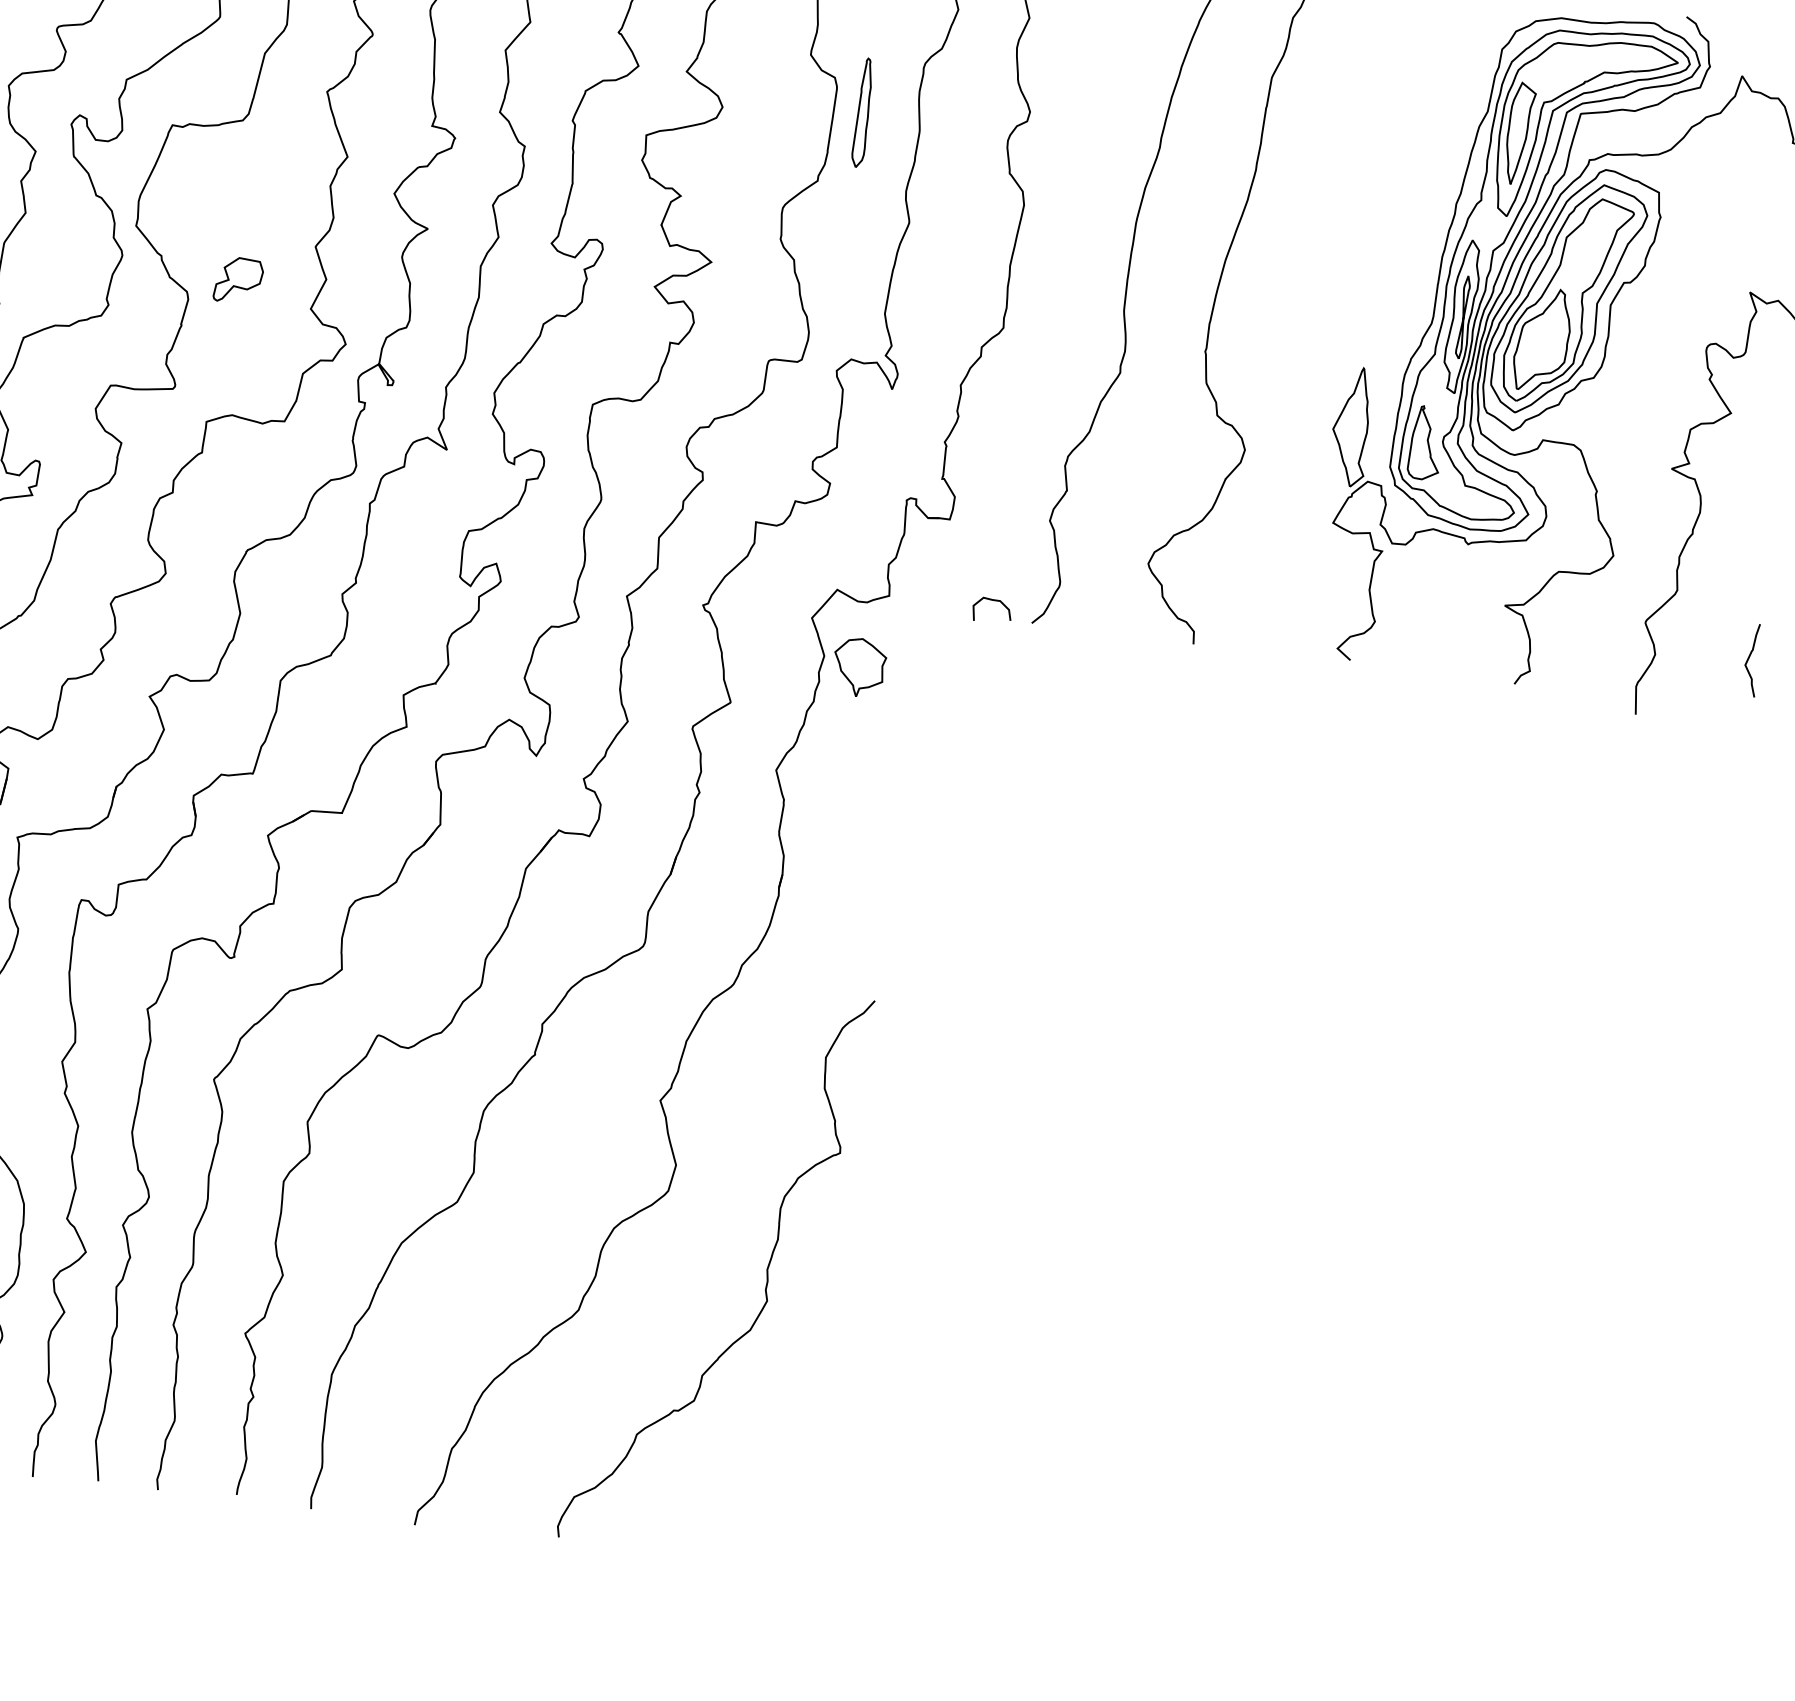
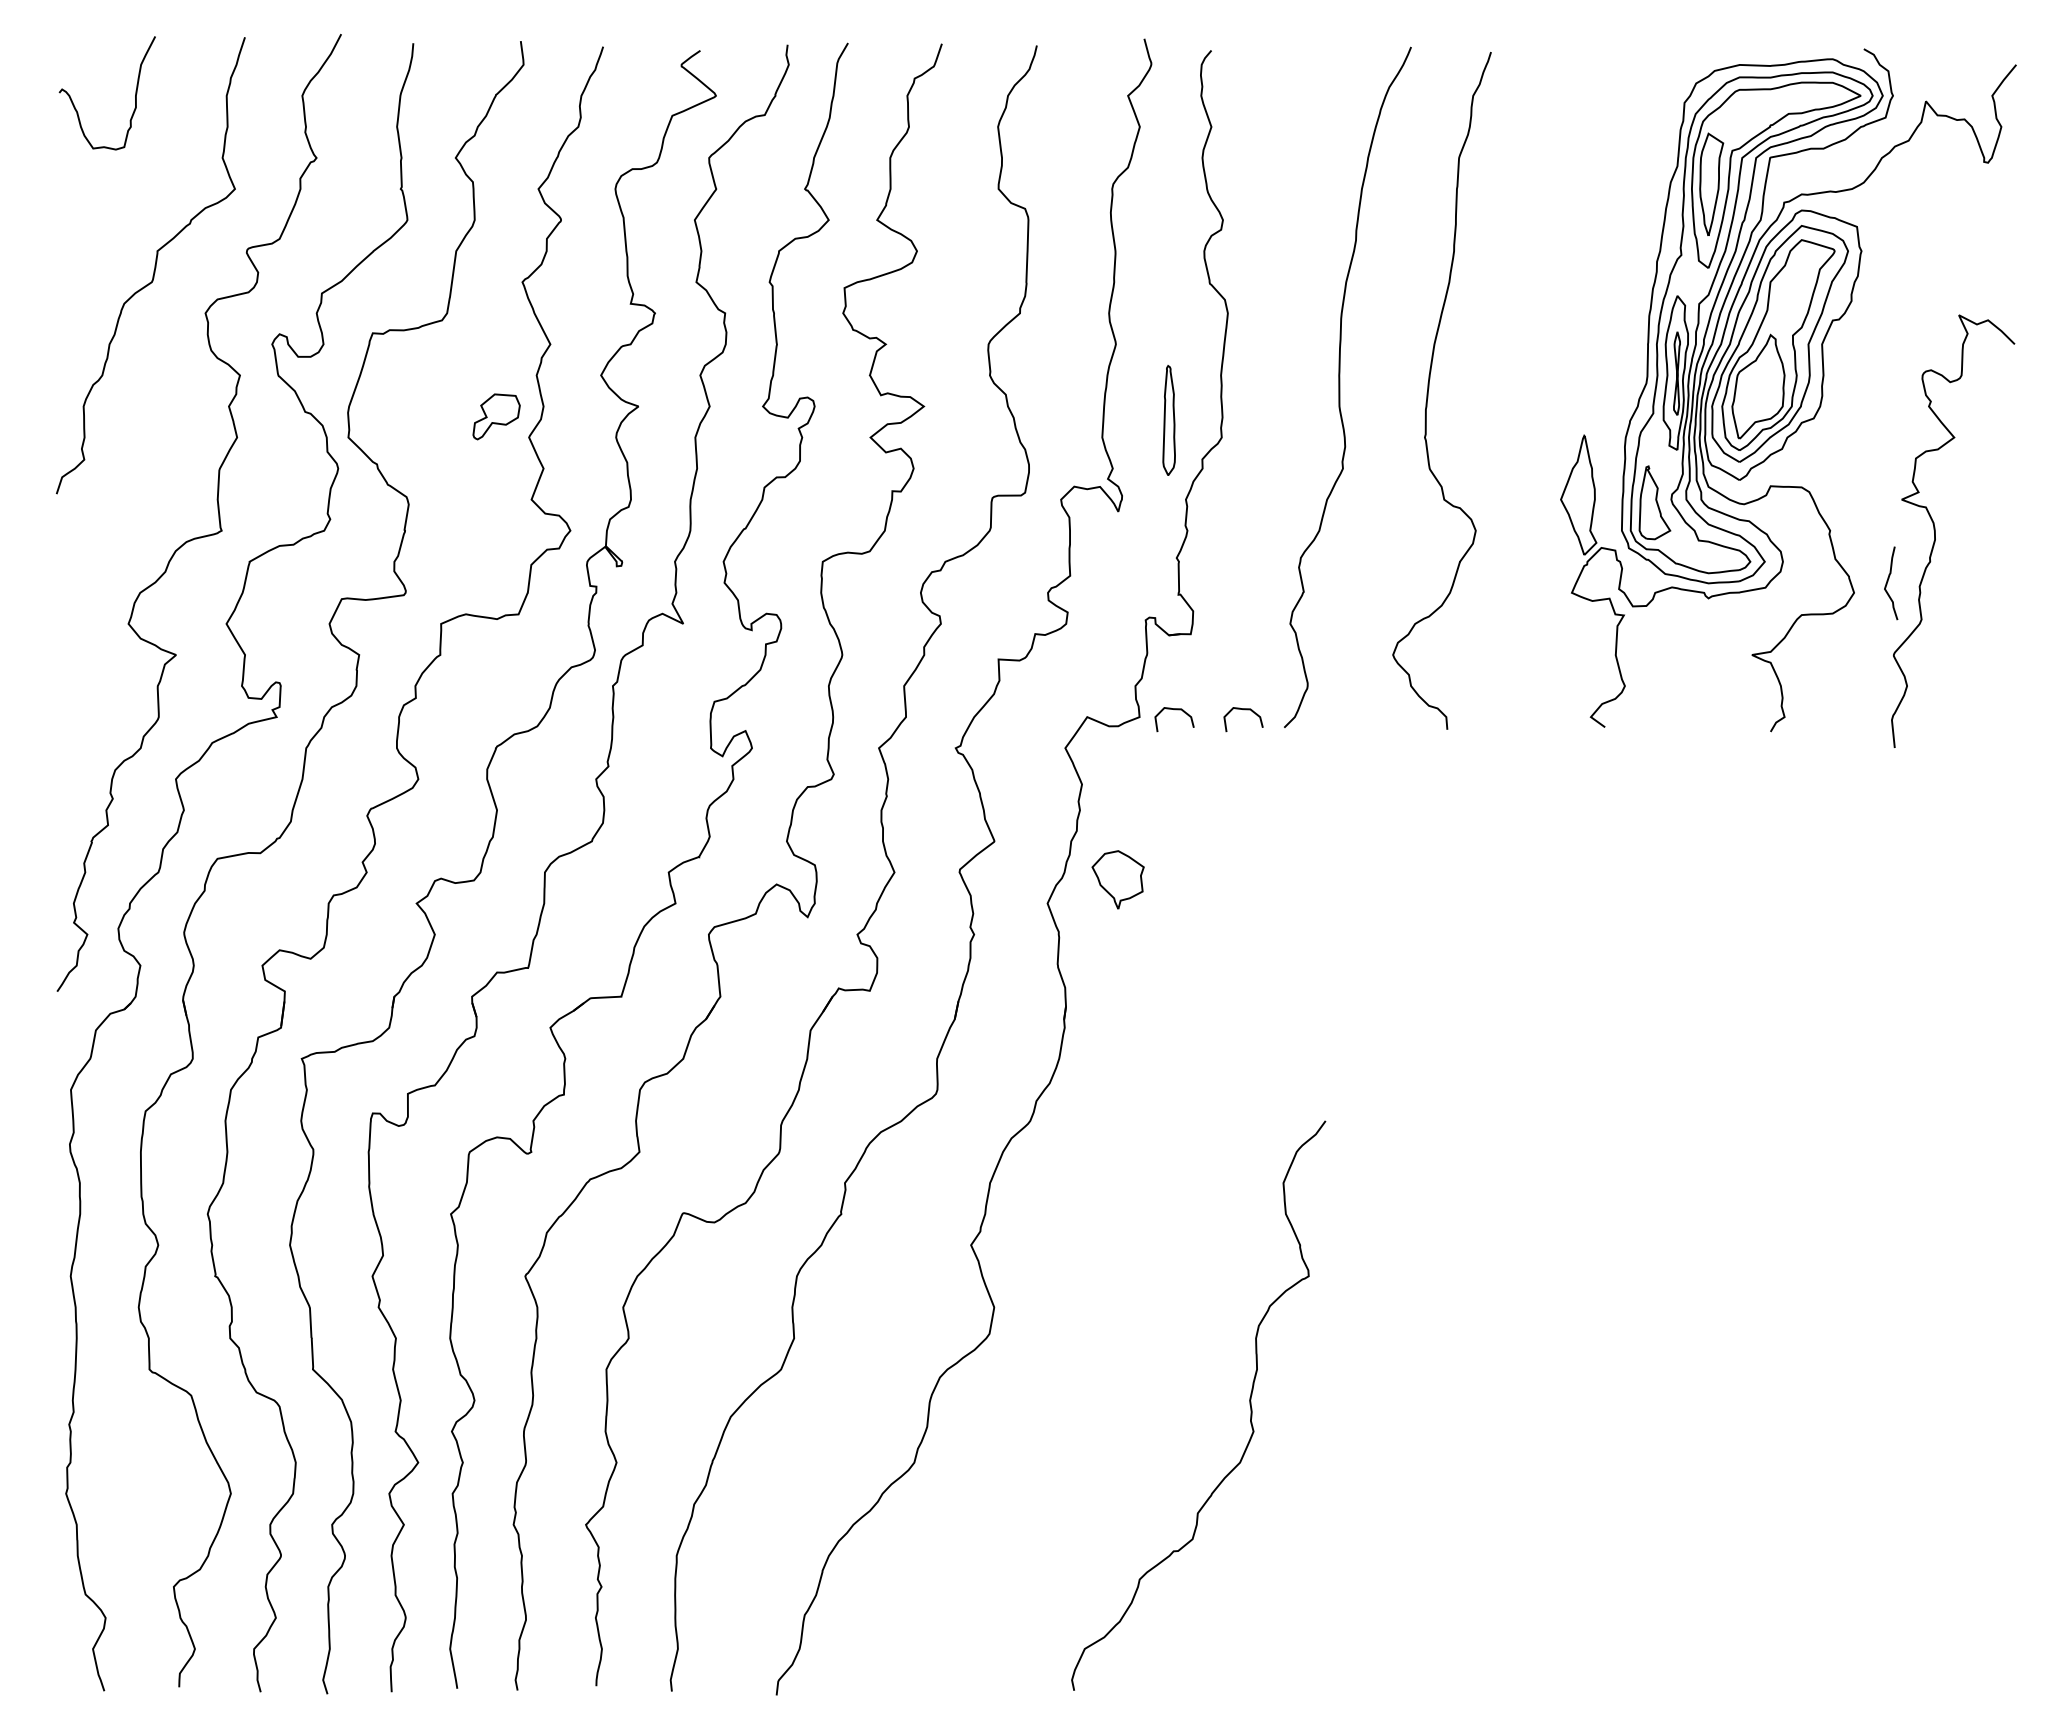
part: (862, 112) -> (1168, 420), moved
part: (238, 280) -> (496, 416), moved
curve: (924, 593) -> (1174, 710), added
curve: (1749, 658) -> (1888, 581), moved
part: (858, 667) -> (1117, 879), moved
curve: (766, 1274) -> (1249, 1405), moved

